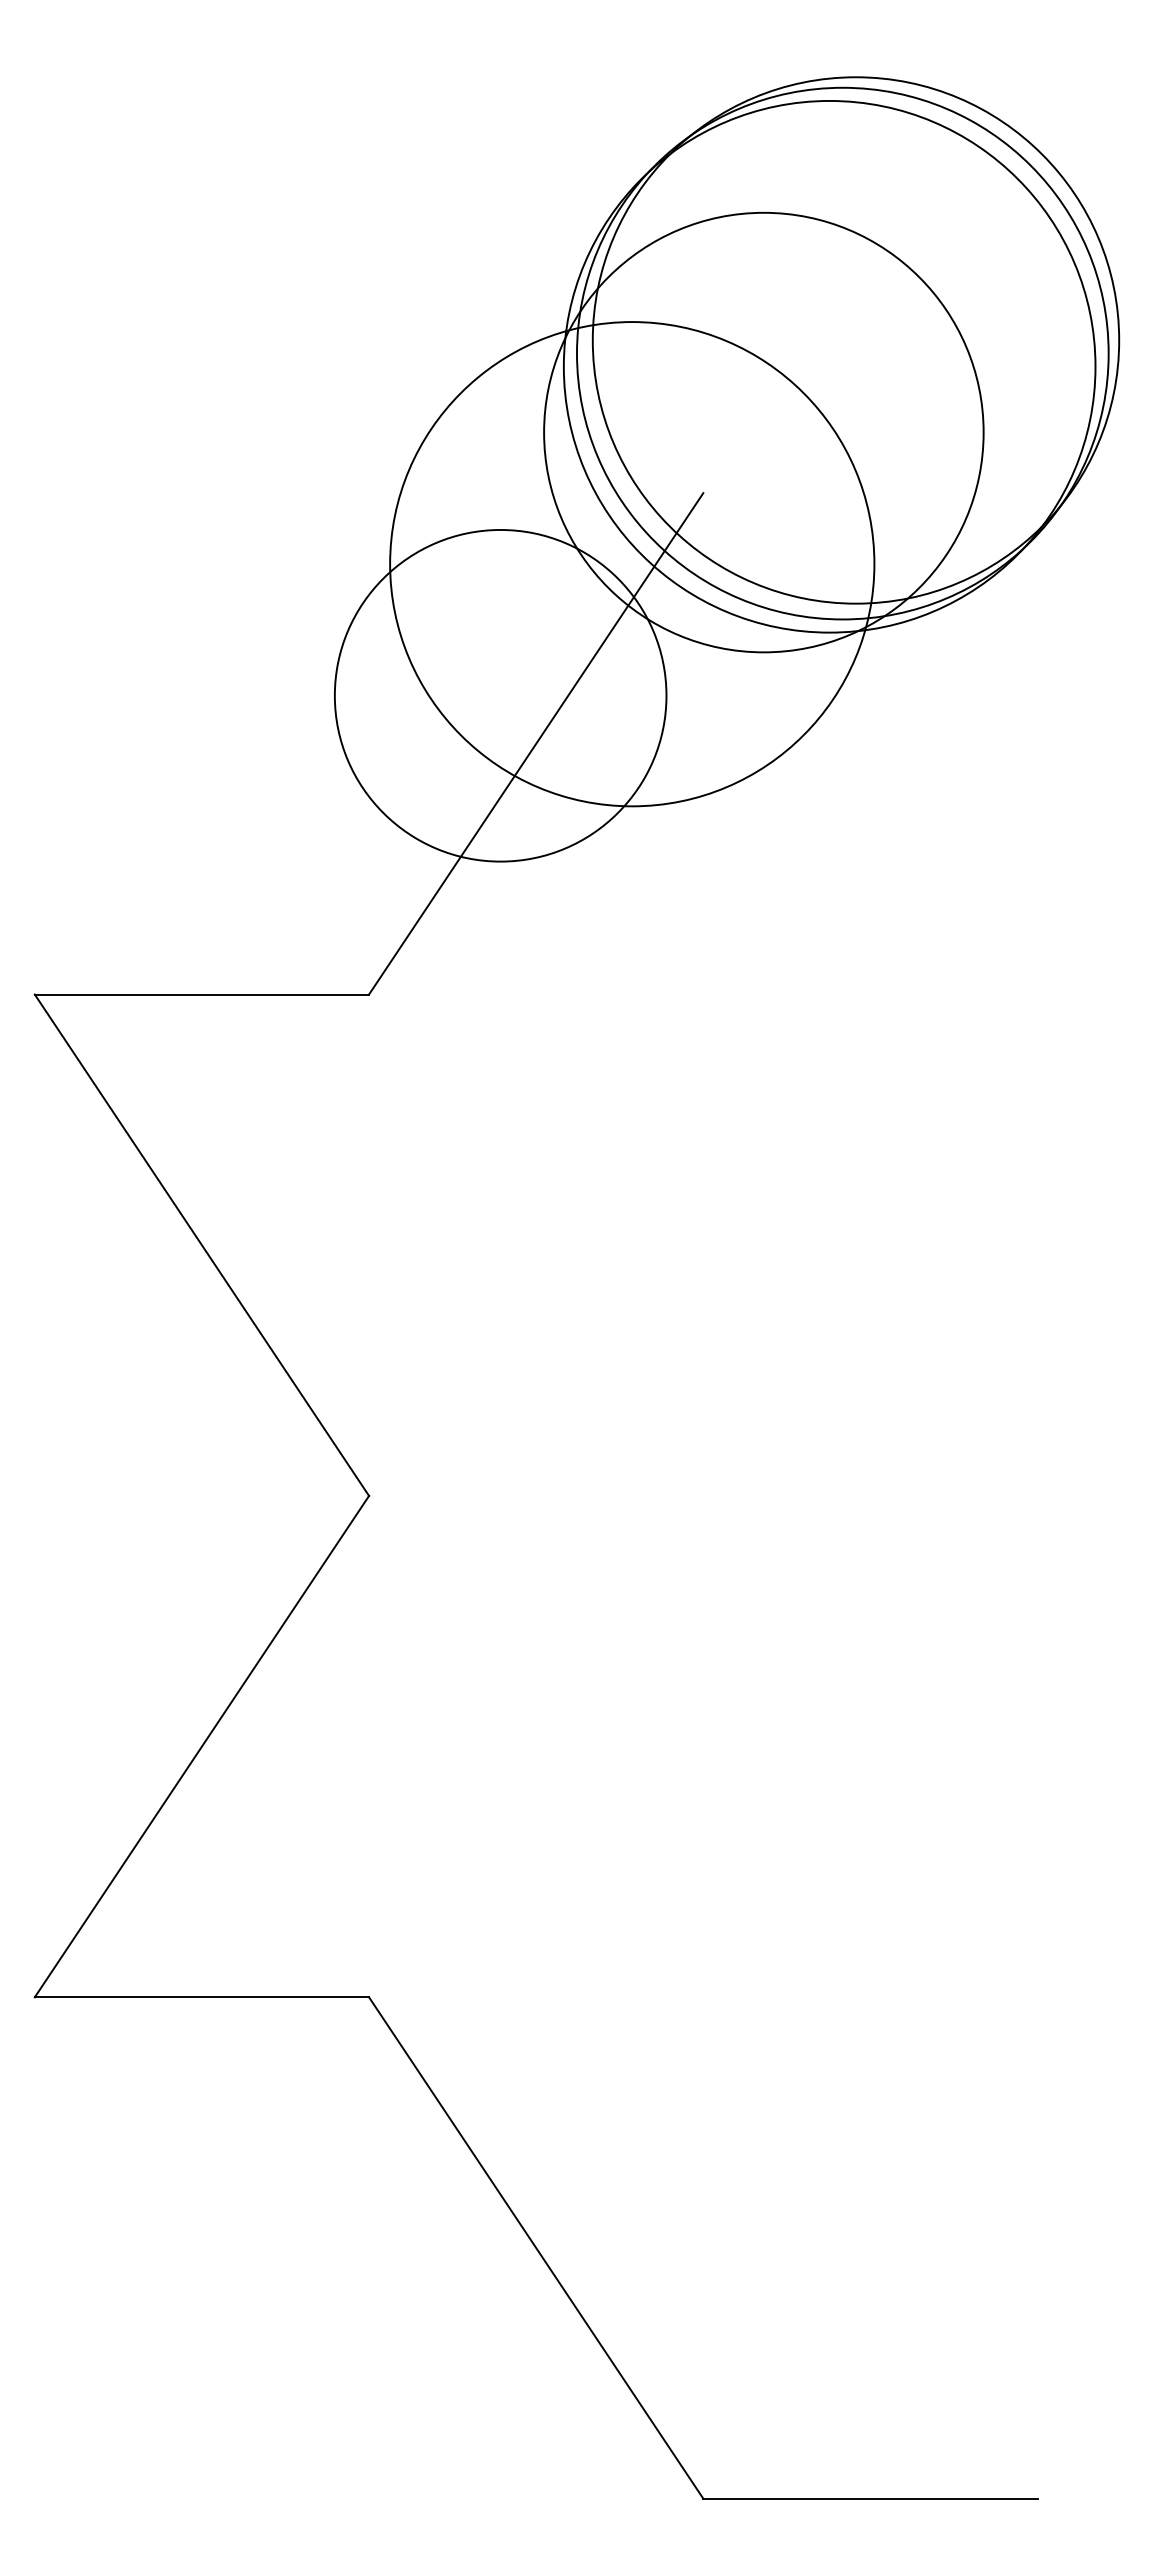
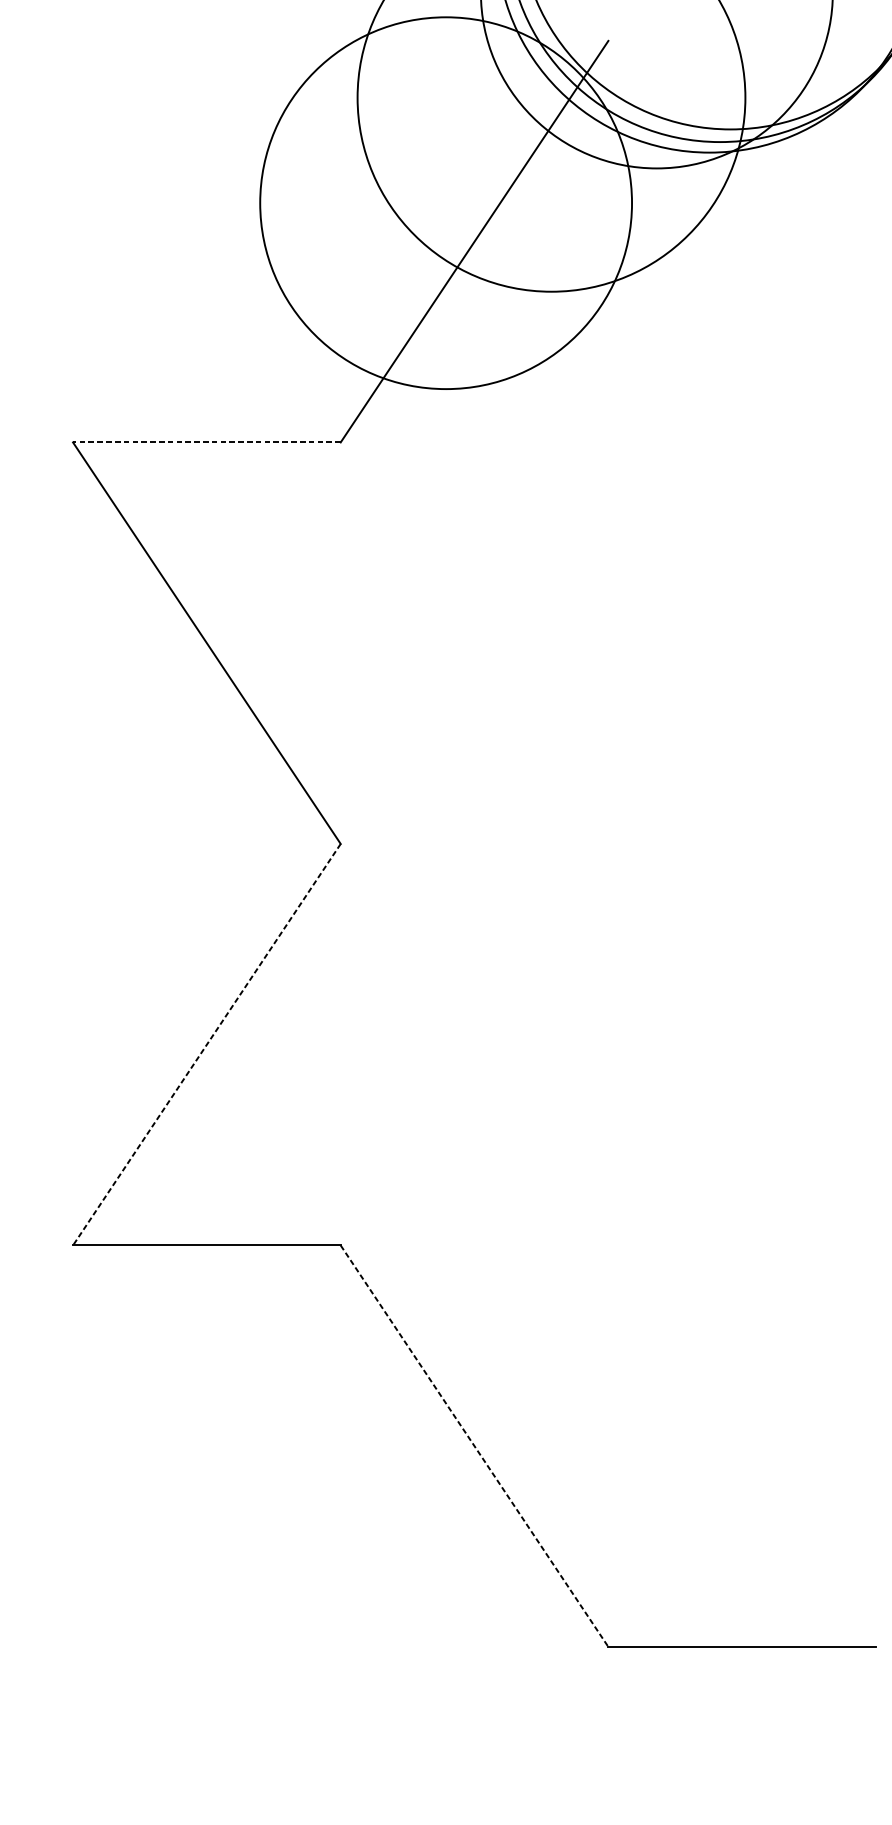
circle: (500, 695) -> (445, 202), size x1.4
line: (201, 994) -> (206, 442), solid -> dashed
line: (201, 1747) -> (206, 1045), solid -> dashed
line: (536, 2248) -> (474, 1446), solid -> dashed

